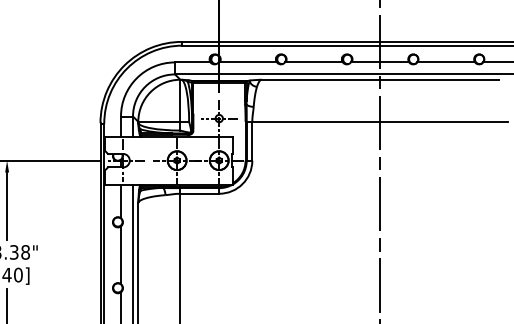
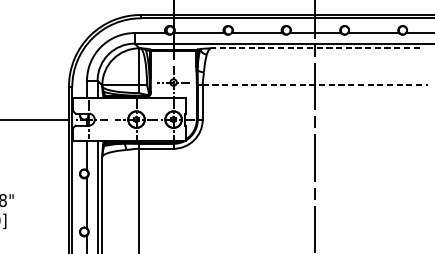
line: (379, 79) -> (314, 48), solid -> dashed
line: (380, 121) -> (315, 85), solid -> dashed

